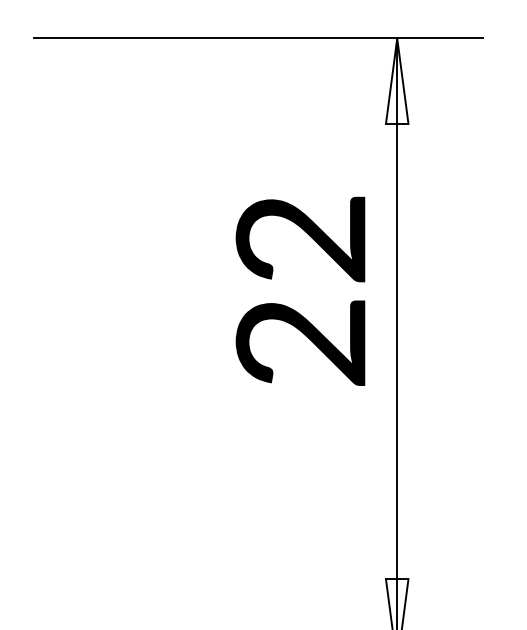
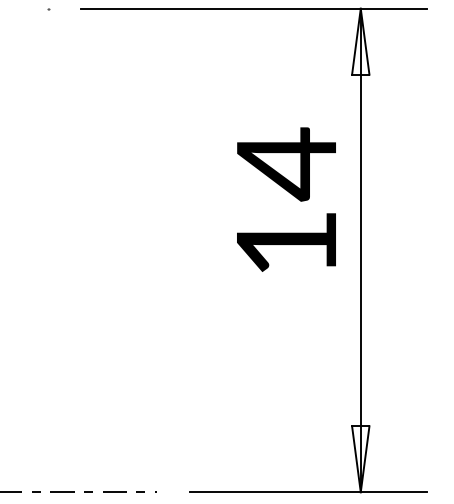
text: (299, 288) -> (285, 201), 22 -> 14

